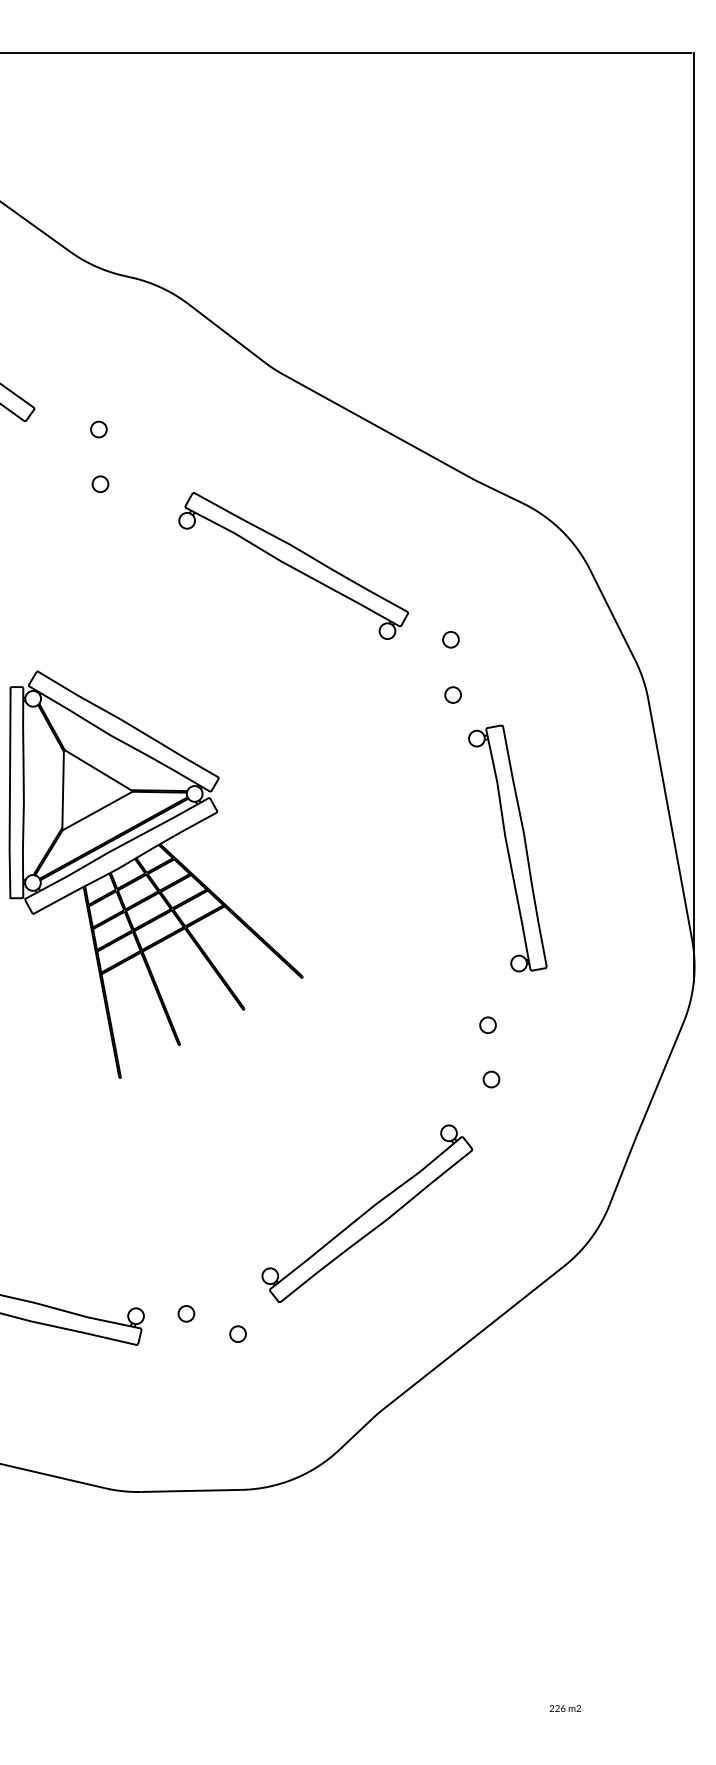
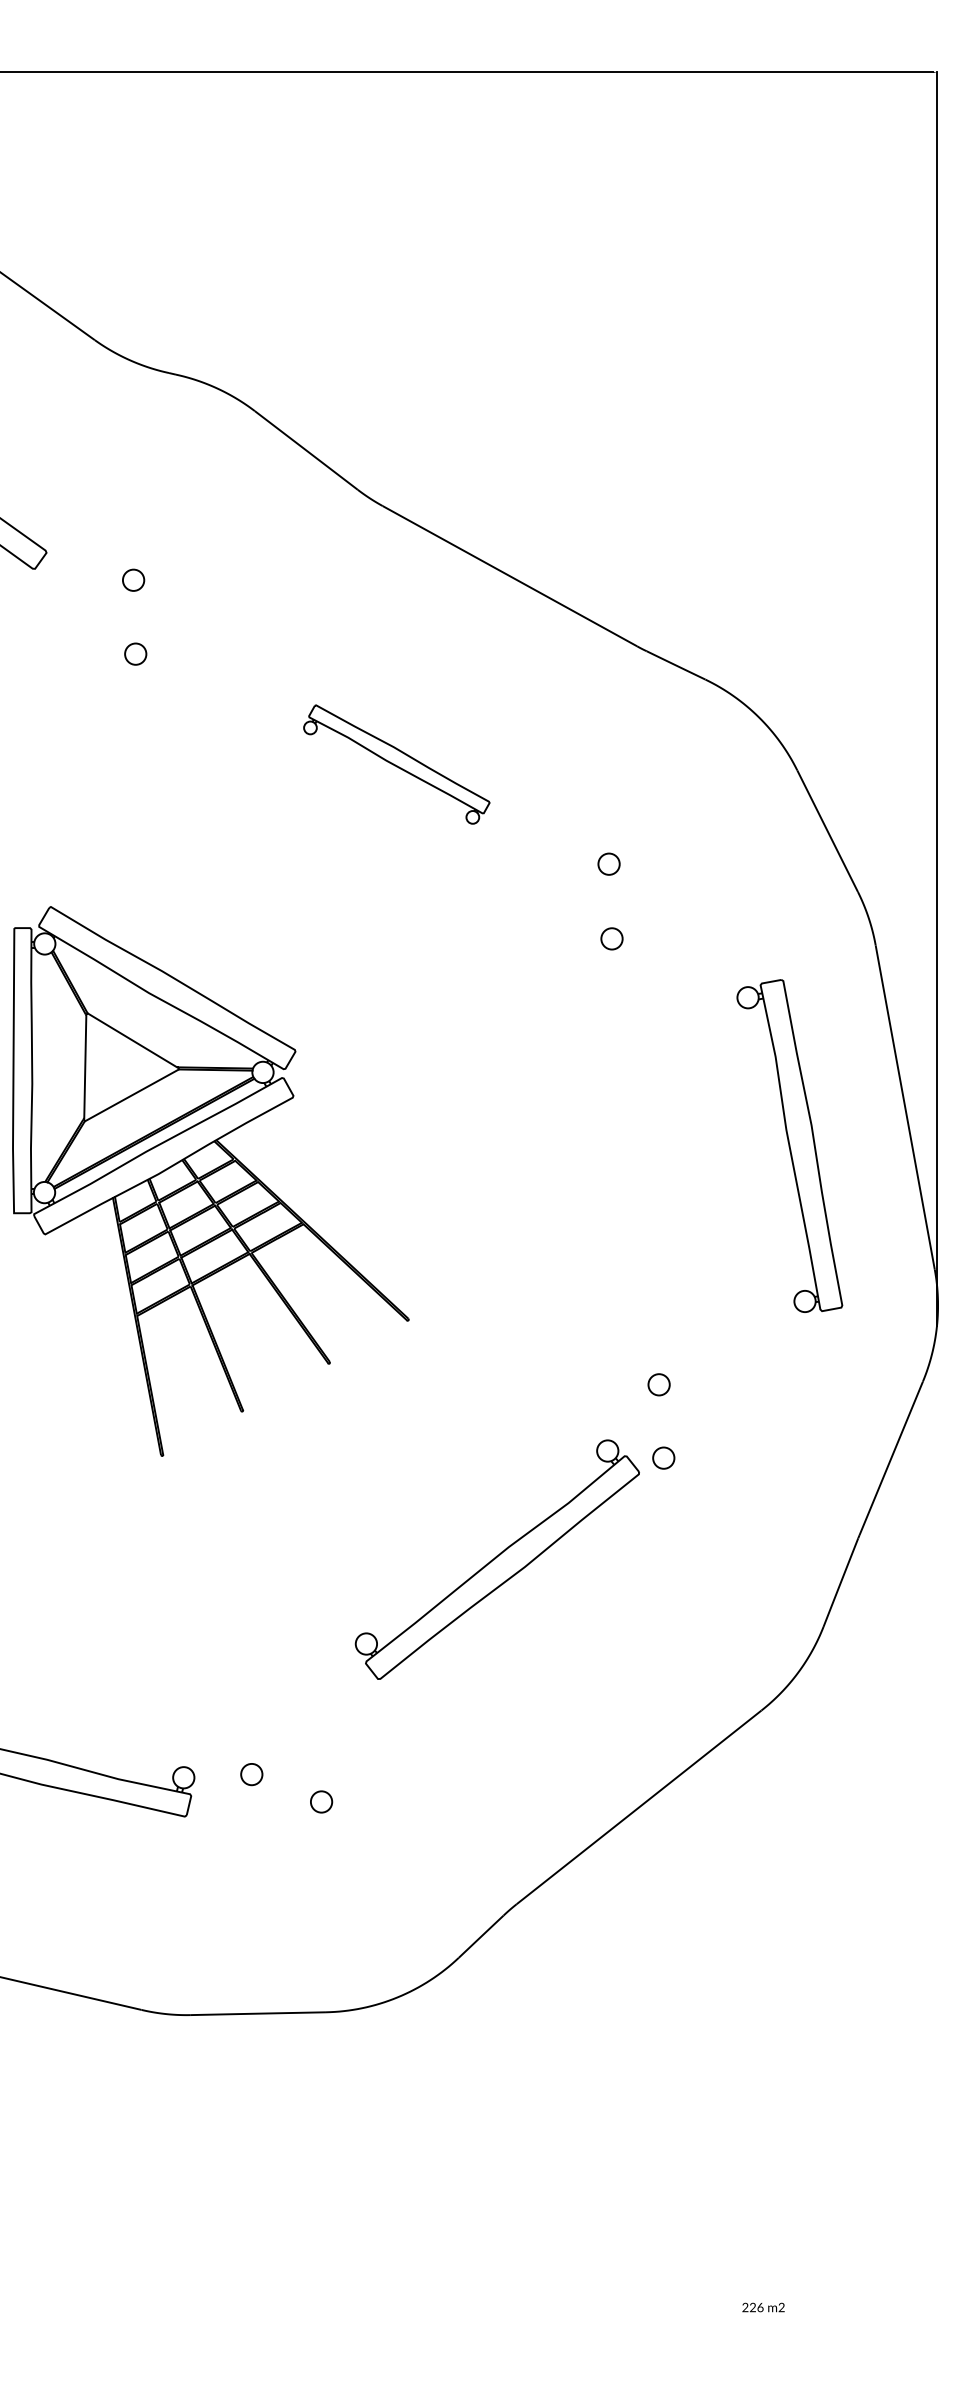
part: (293, 565) -> (396, 763), size x0.6
part: (507, 848) -> (789, 1146), moved
part: (367, 1213) -> (497, 1559), moved

